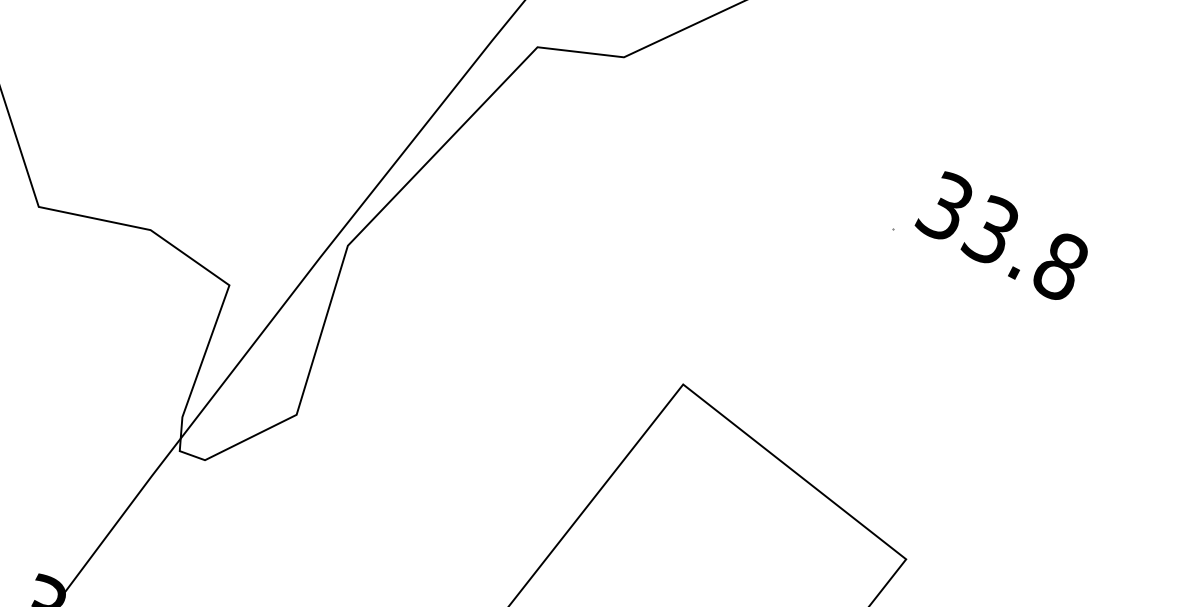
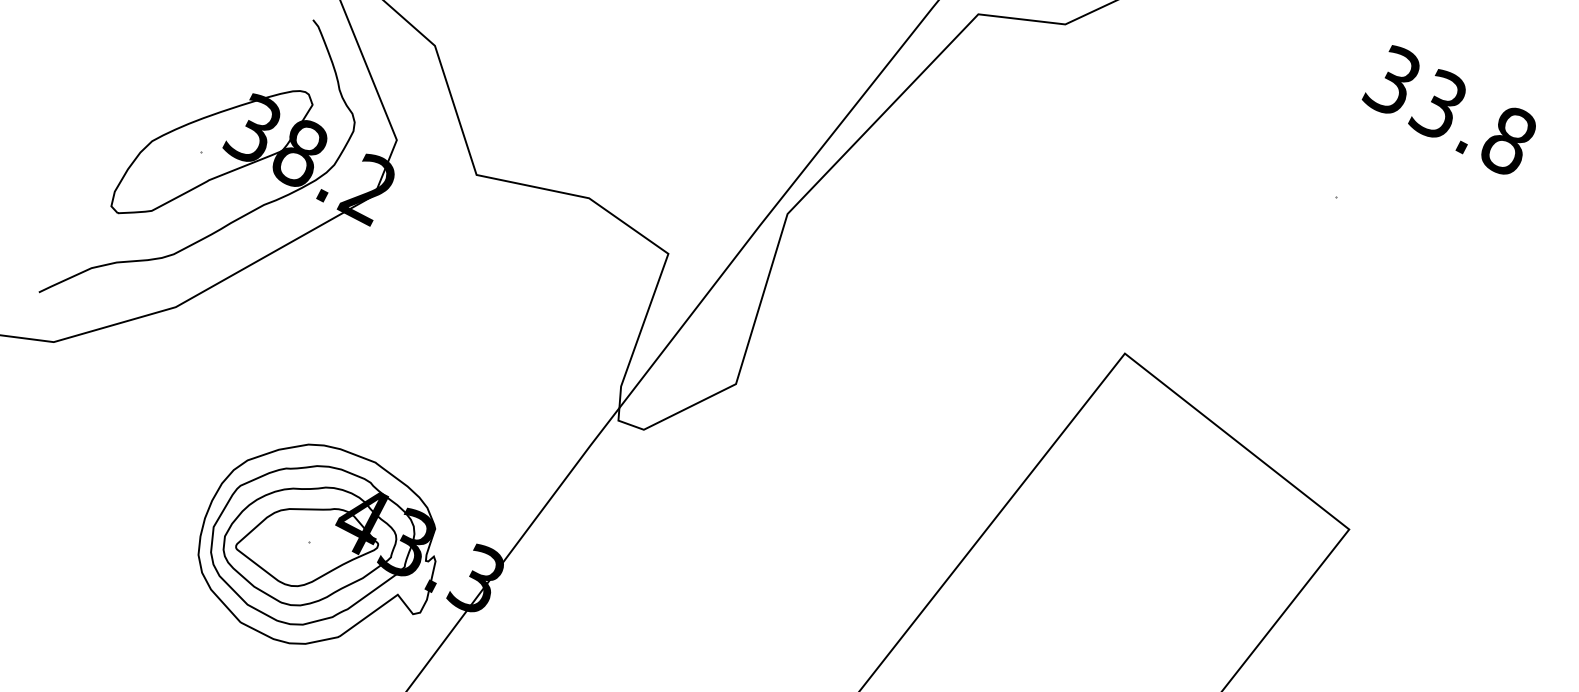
text: (1000, 235) -> (1448, 109), moved

